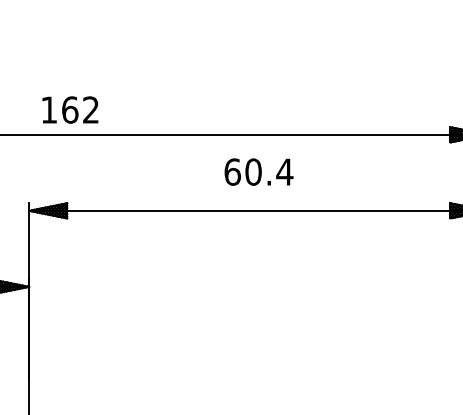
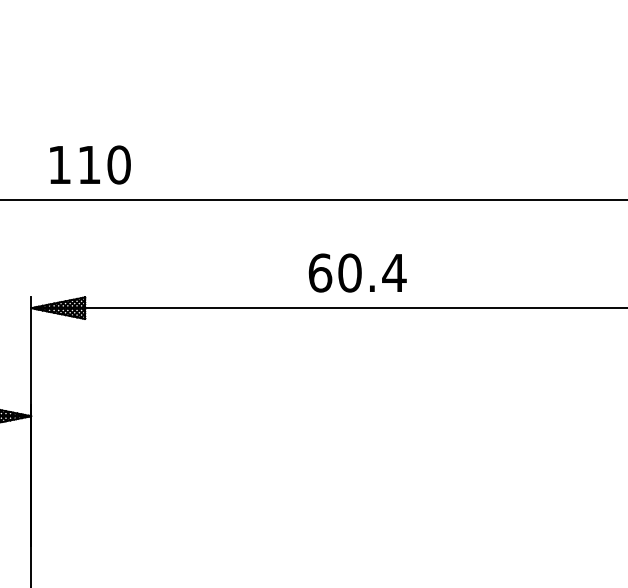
text: (80, 109) -> (104, 164), 162 -> 110
text: (258, 171) -> (357, 272), moved

